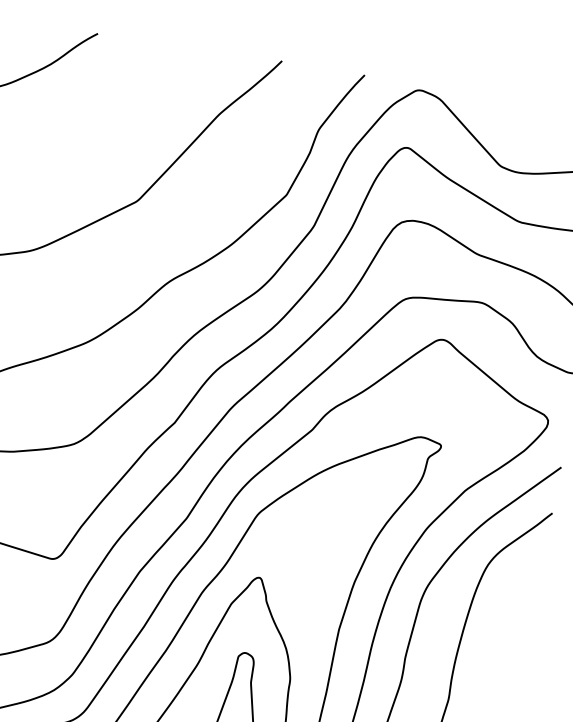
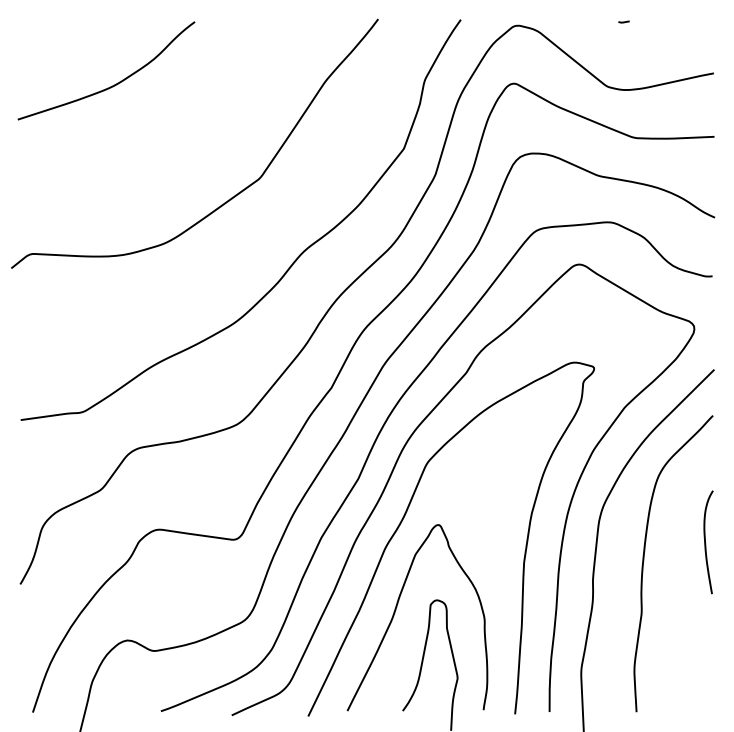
curve: (527, 103) -> (623, 21), added
curve: (524, 640) -> (706, 543), added

